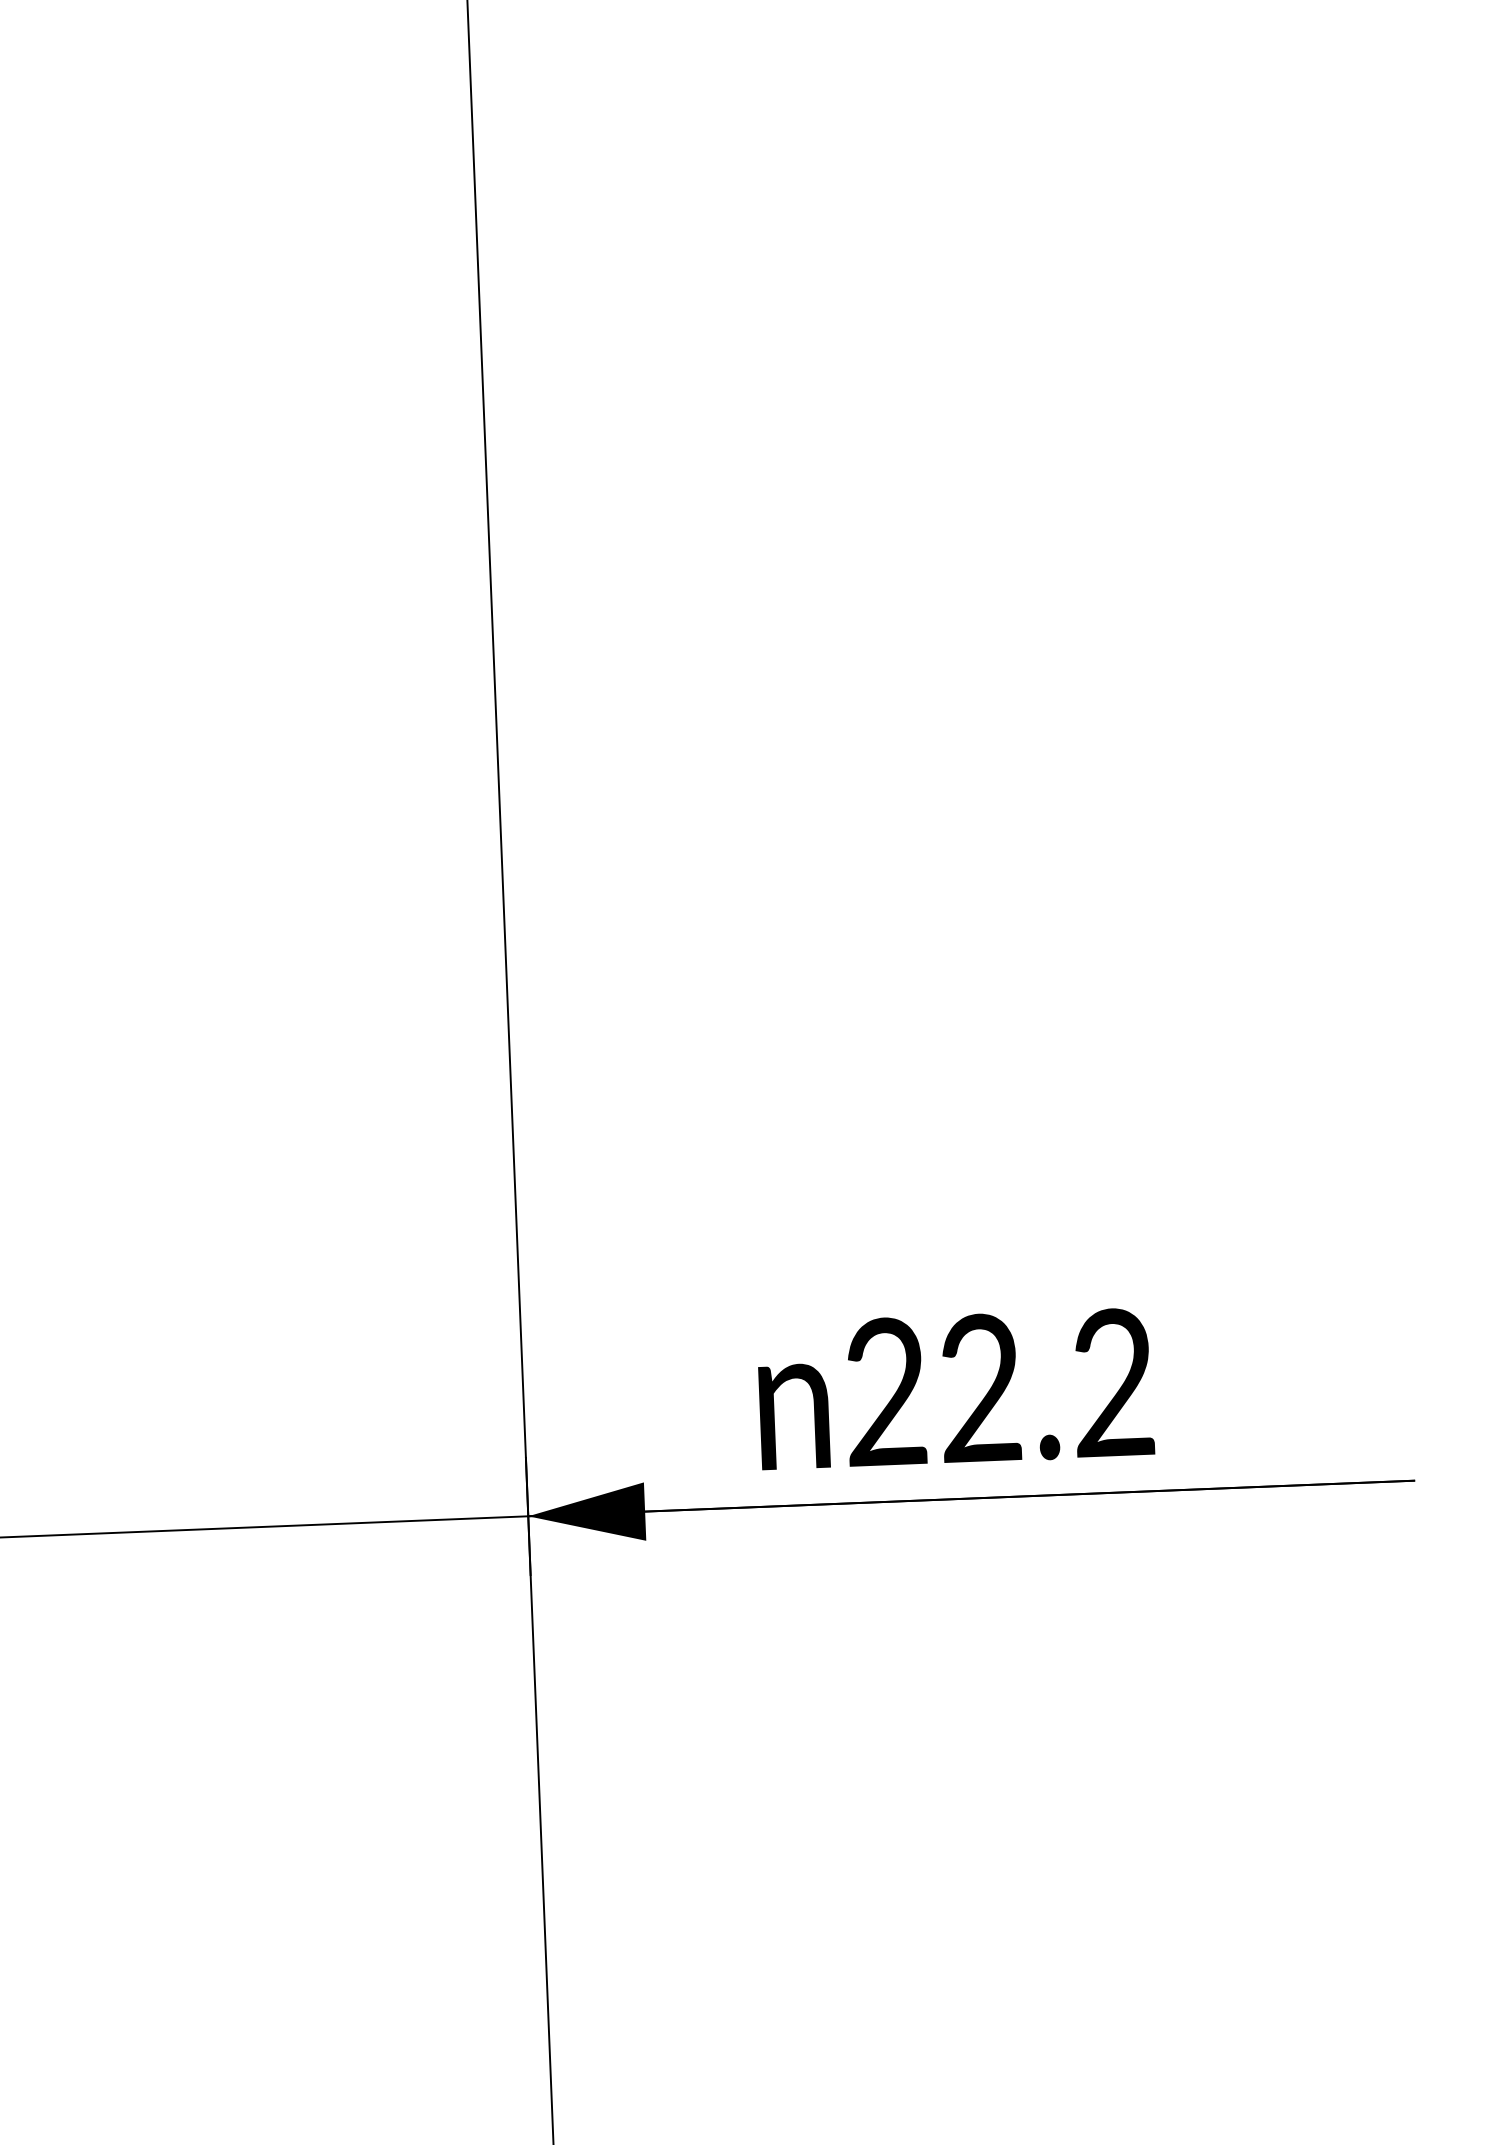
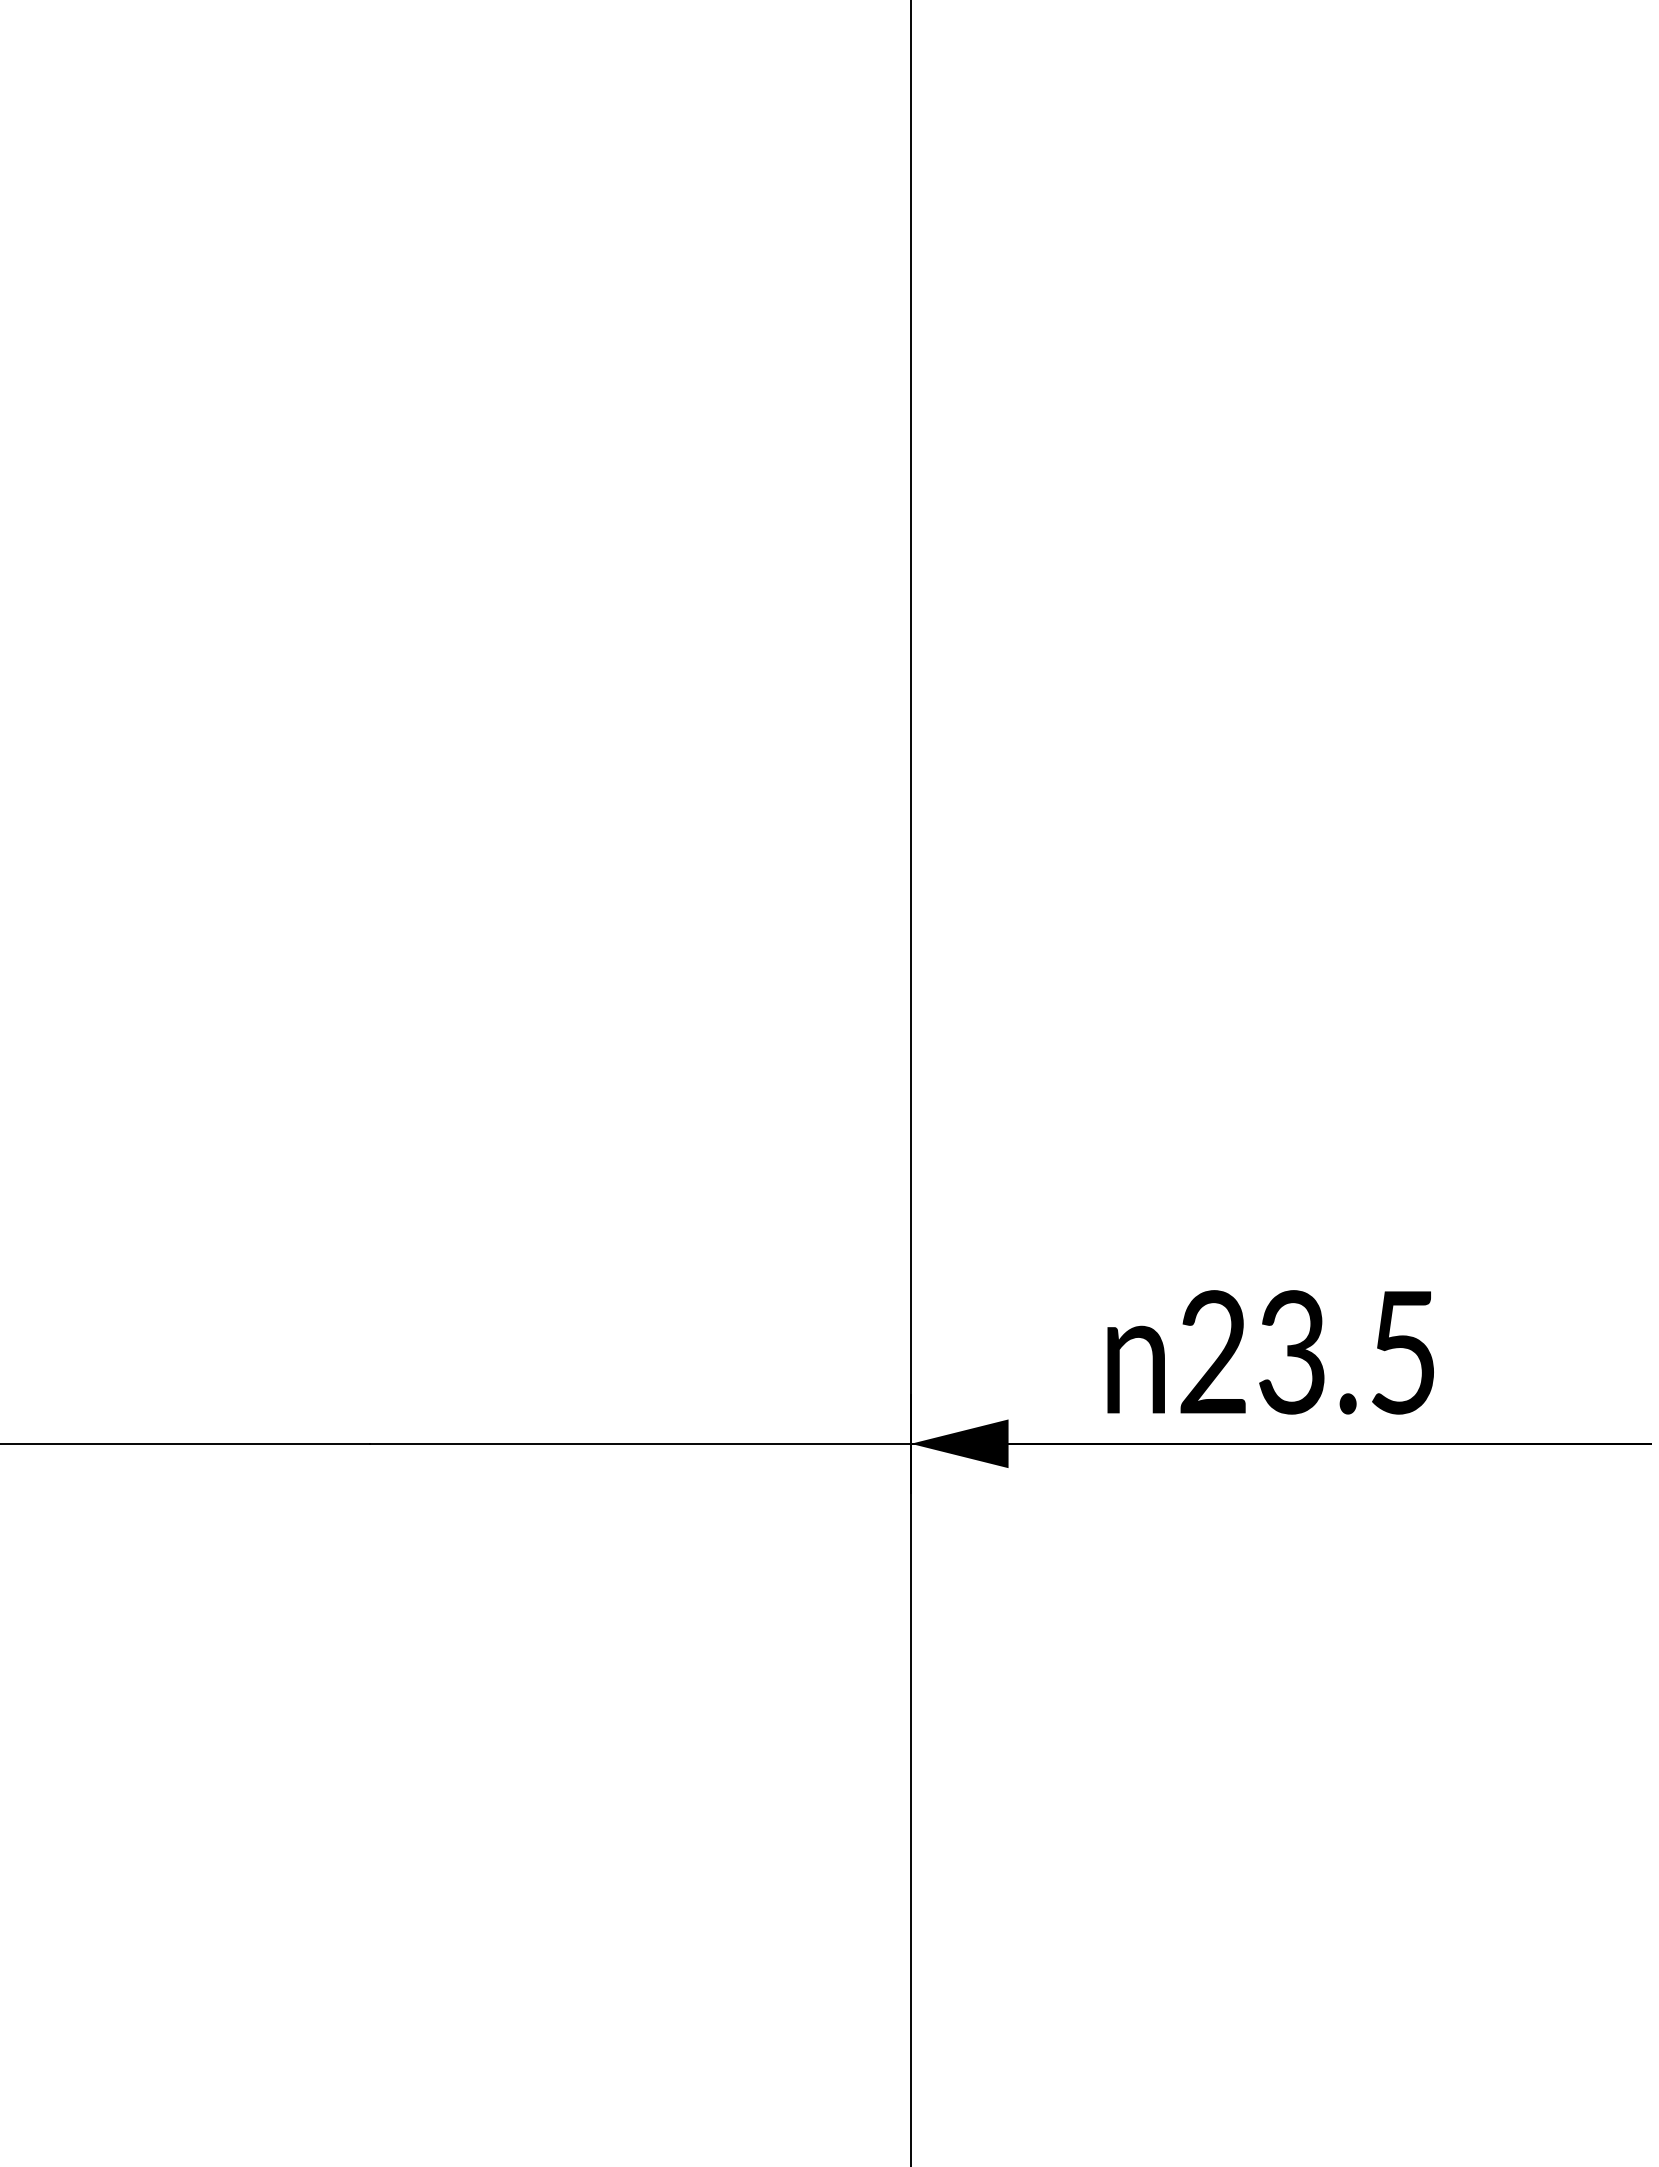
text: (1046, 1385) -> (1347, 1352), 22.2 -> 23.5

